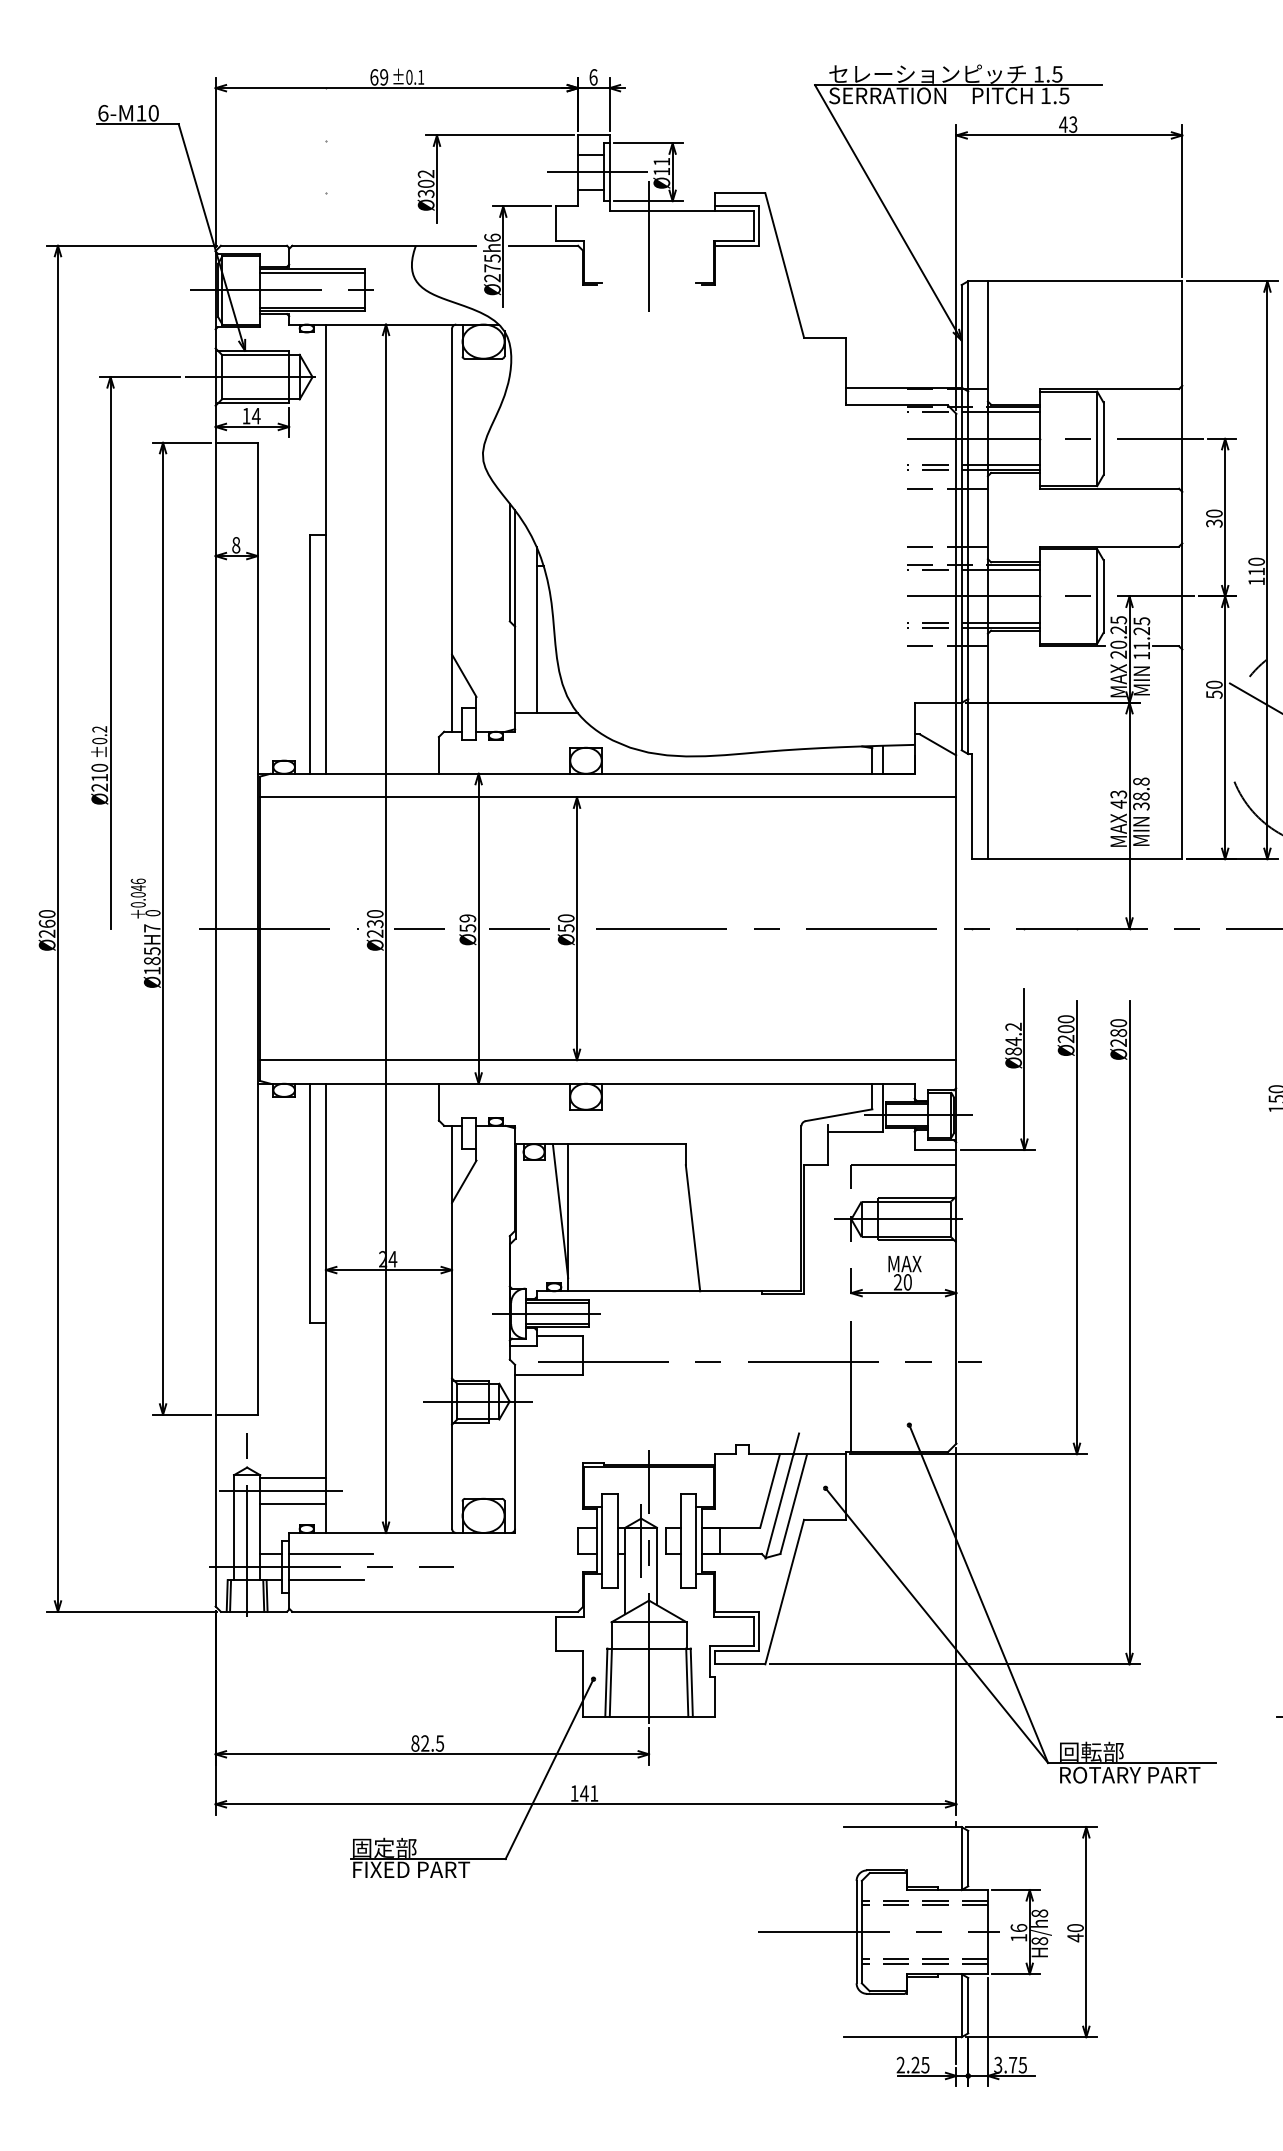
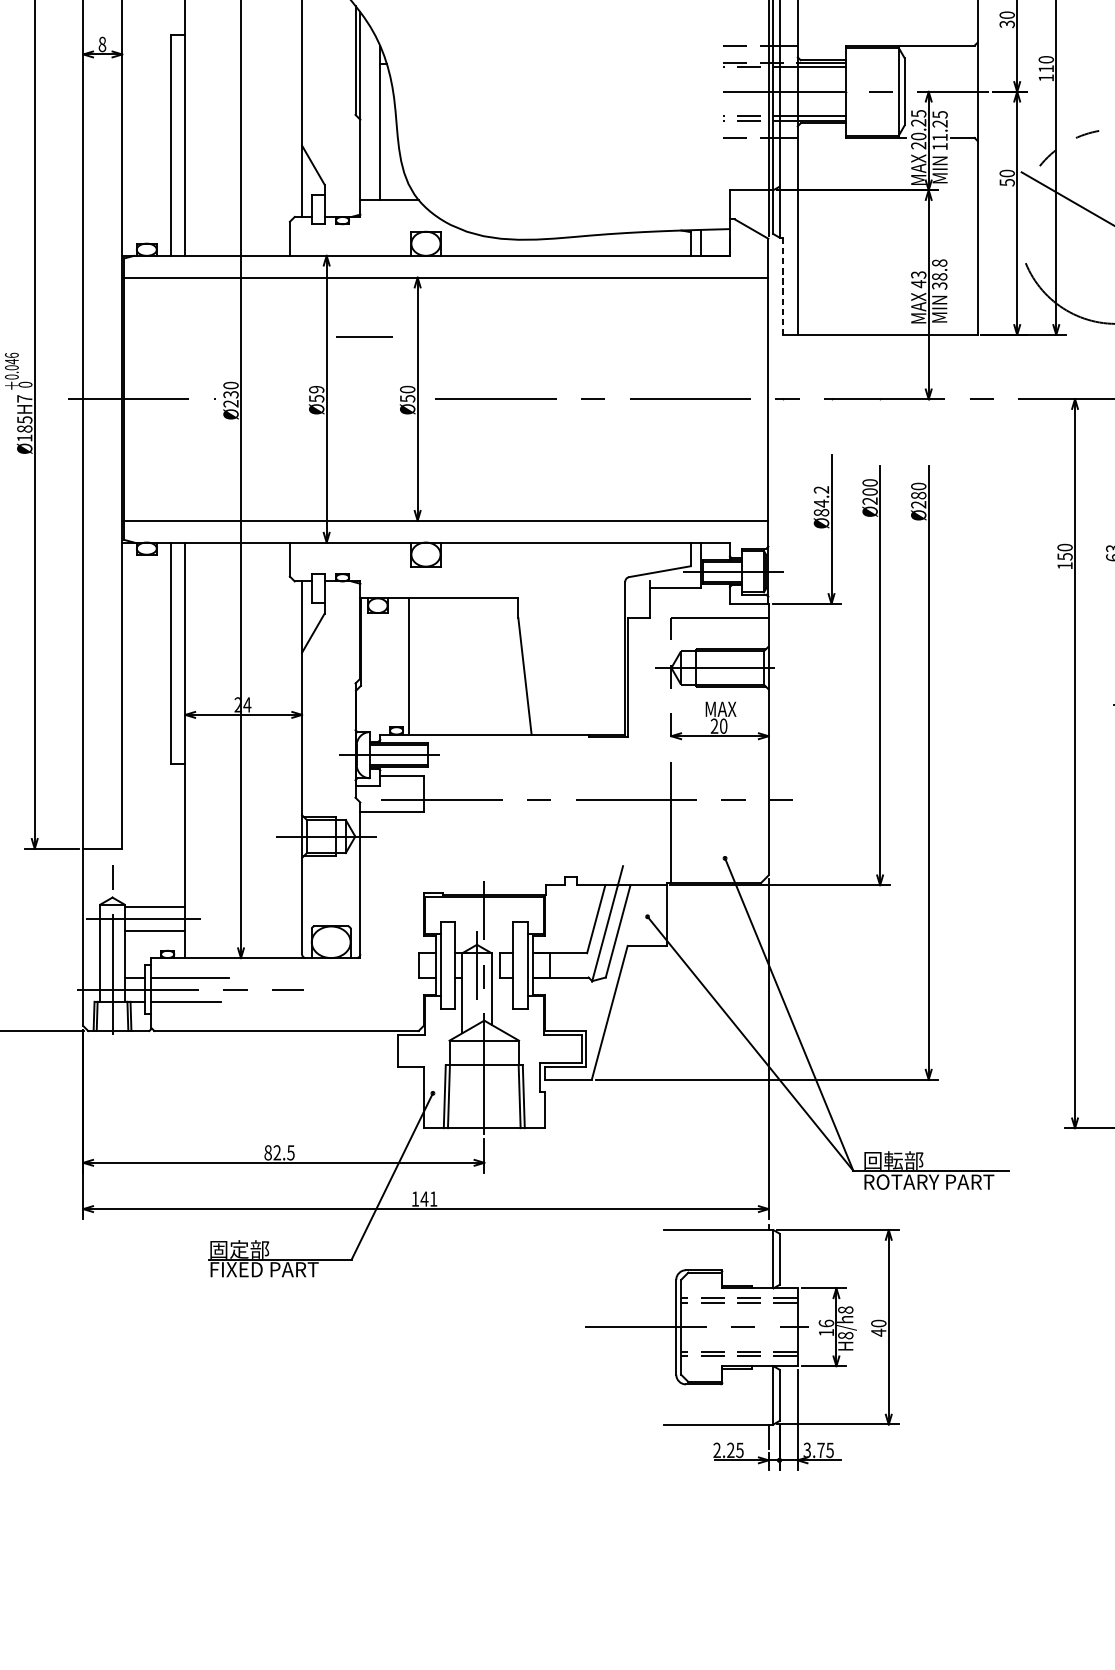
line: (972, 806) -> (783, 286), solid -> dashed
line: (419, 928) -> (271, 398), removed
line: (519, 928) -> (364, 336), moved
line: (560, 1211) -> (402, 660), removed

